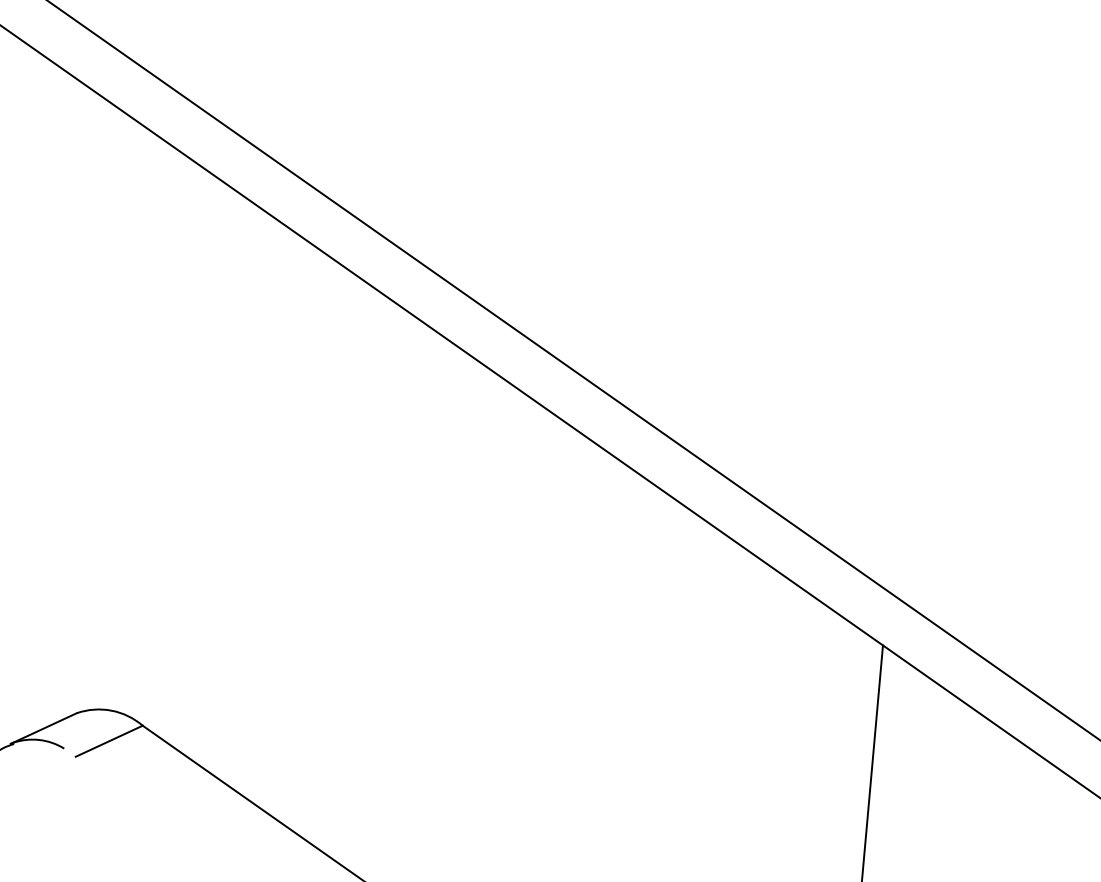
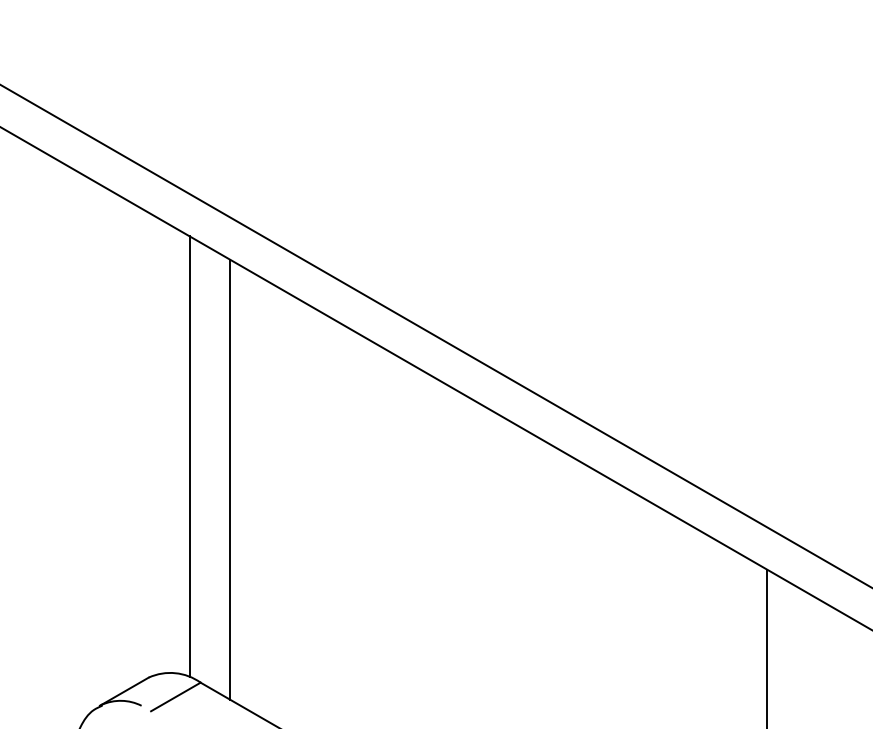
line: (154, 434) -> (189, 456), added
line: (203, 468) -> (229, 479), added

